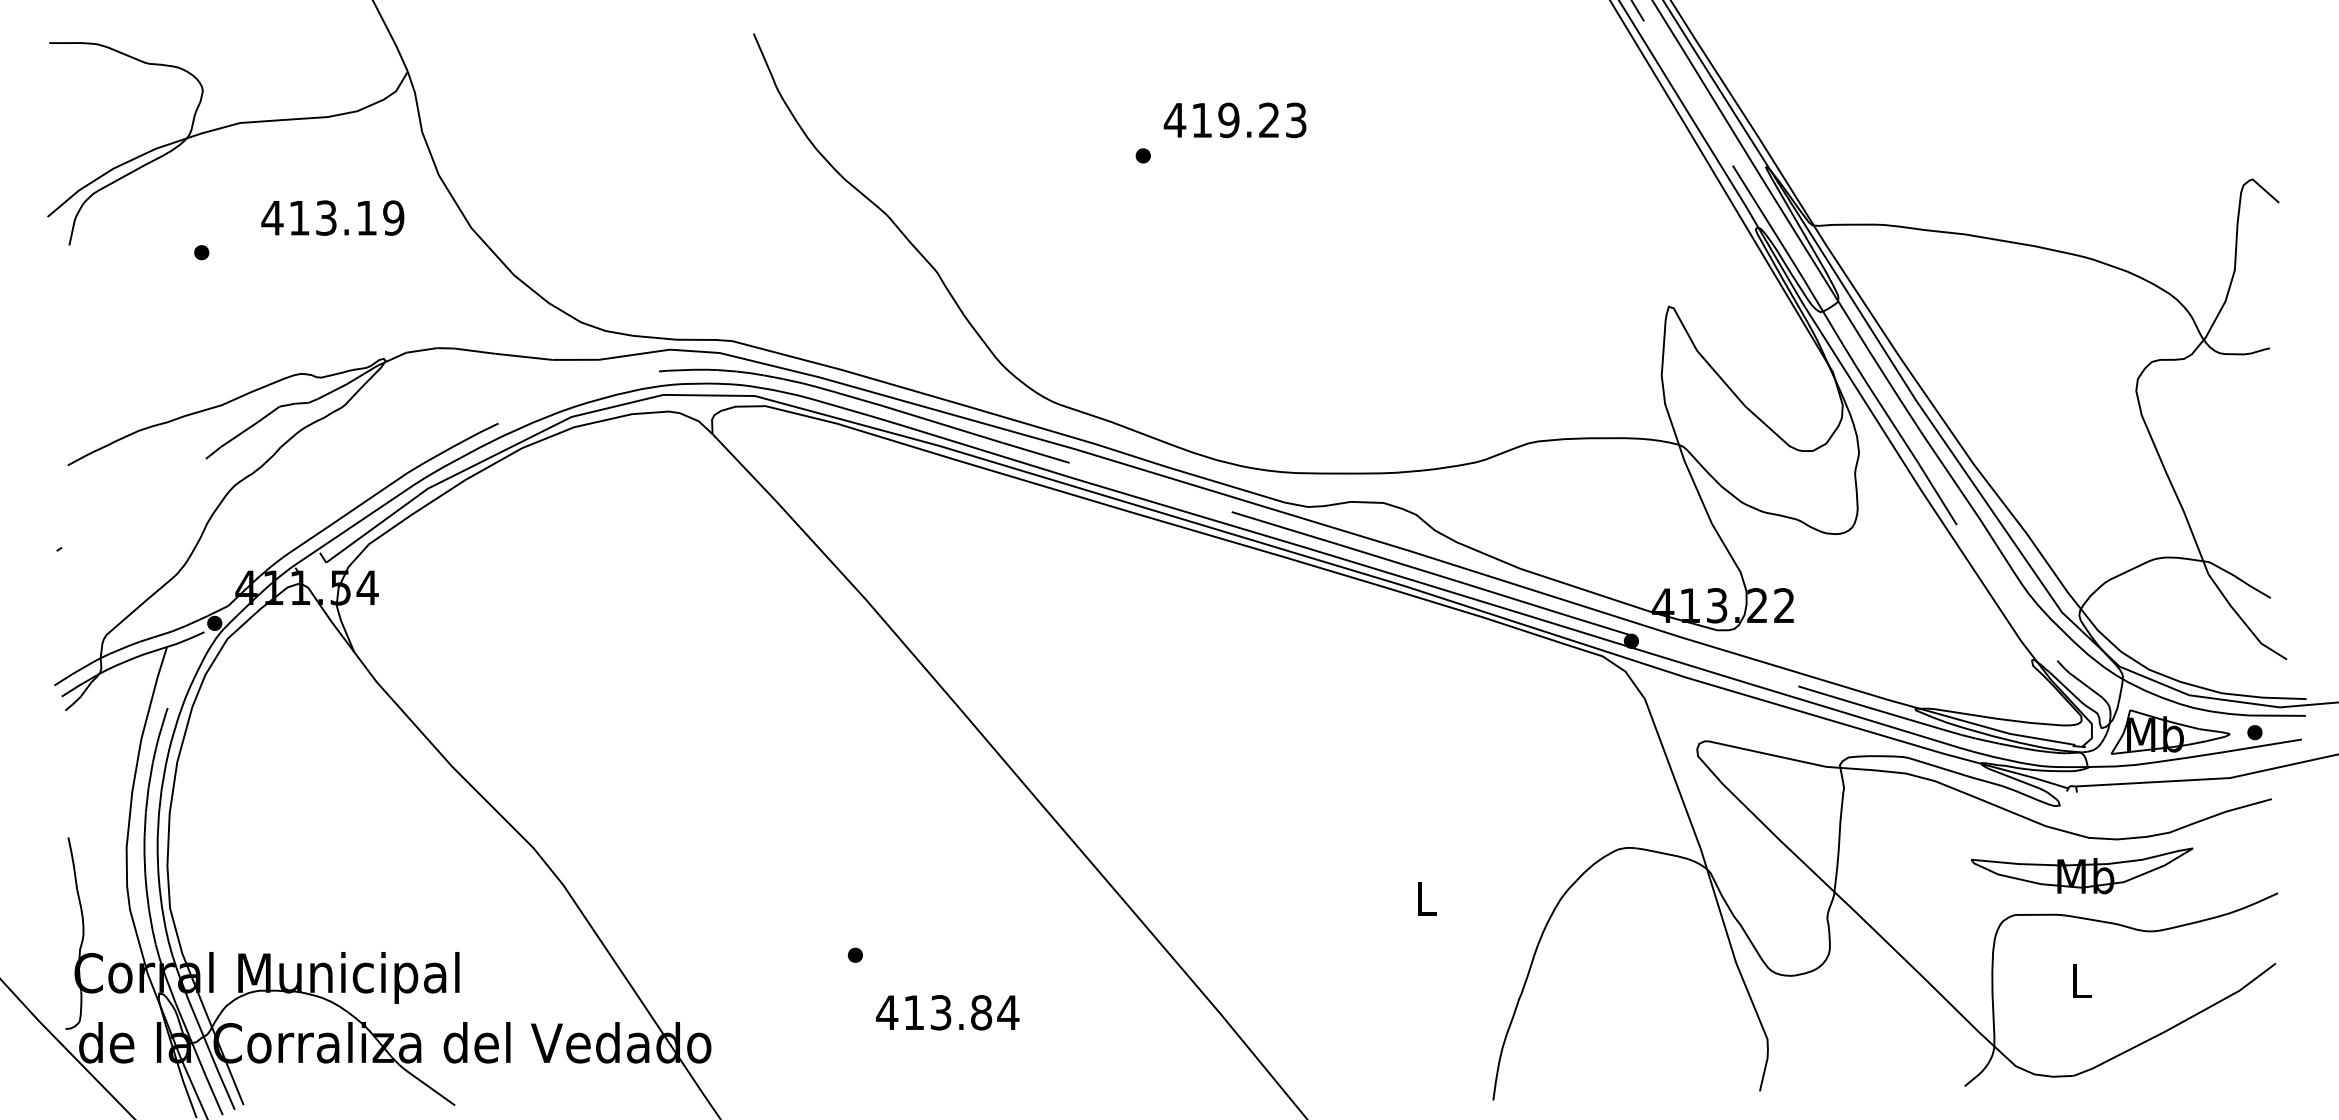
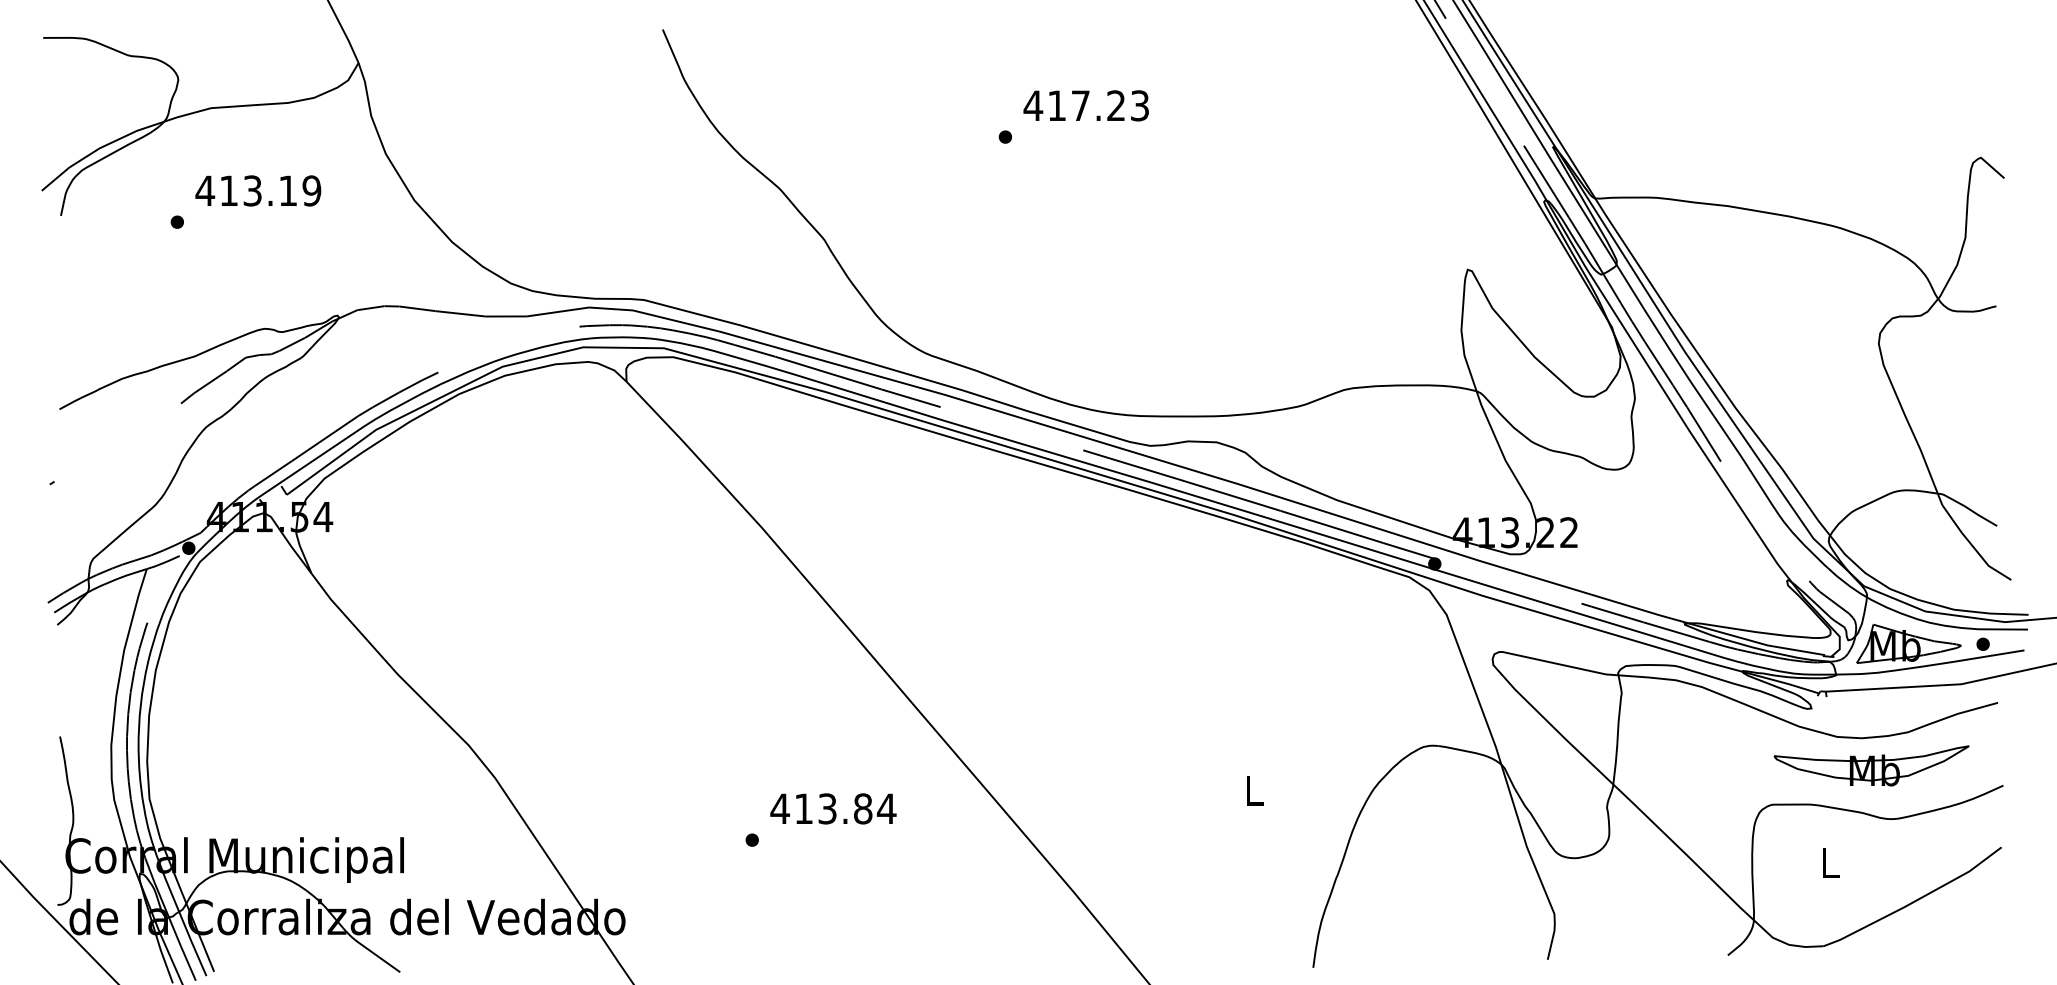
text: (1228, 120) -> (1080, 105), 419.23 -> 417.23
text: (332, 217) -> (258, 190), moved
part: (2081, 870) -> (1871, 765), moved
text: (947, 1012) -> (833, 808), moved

